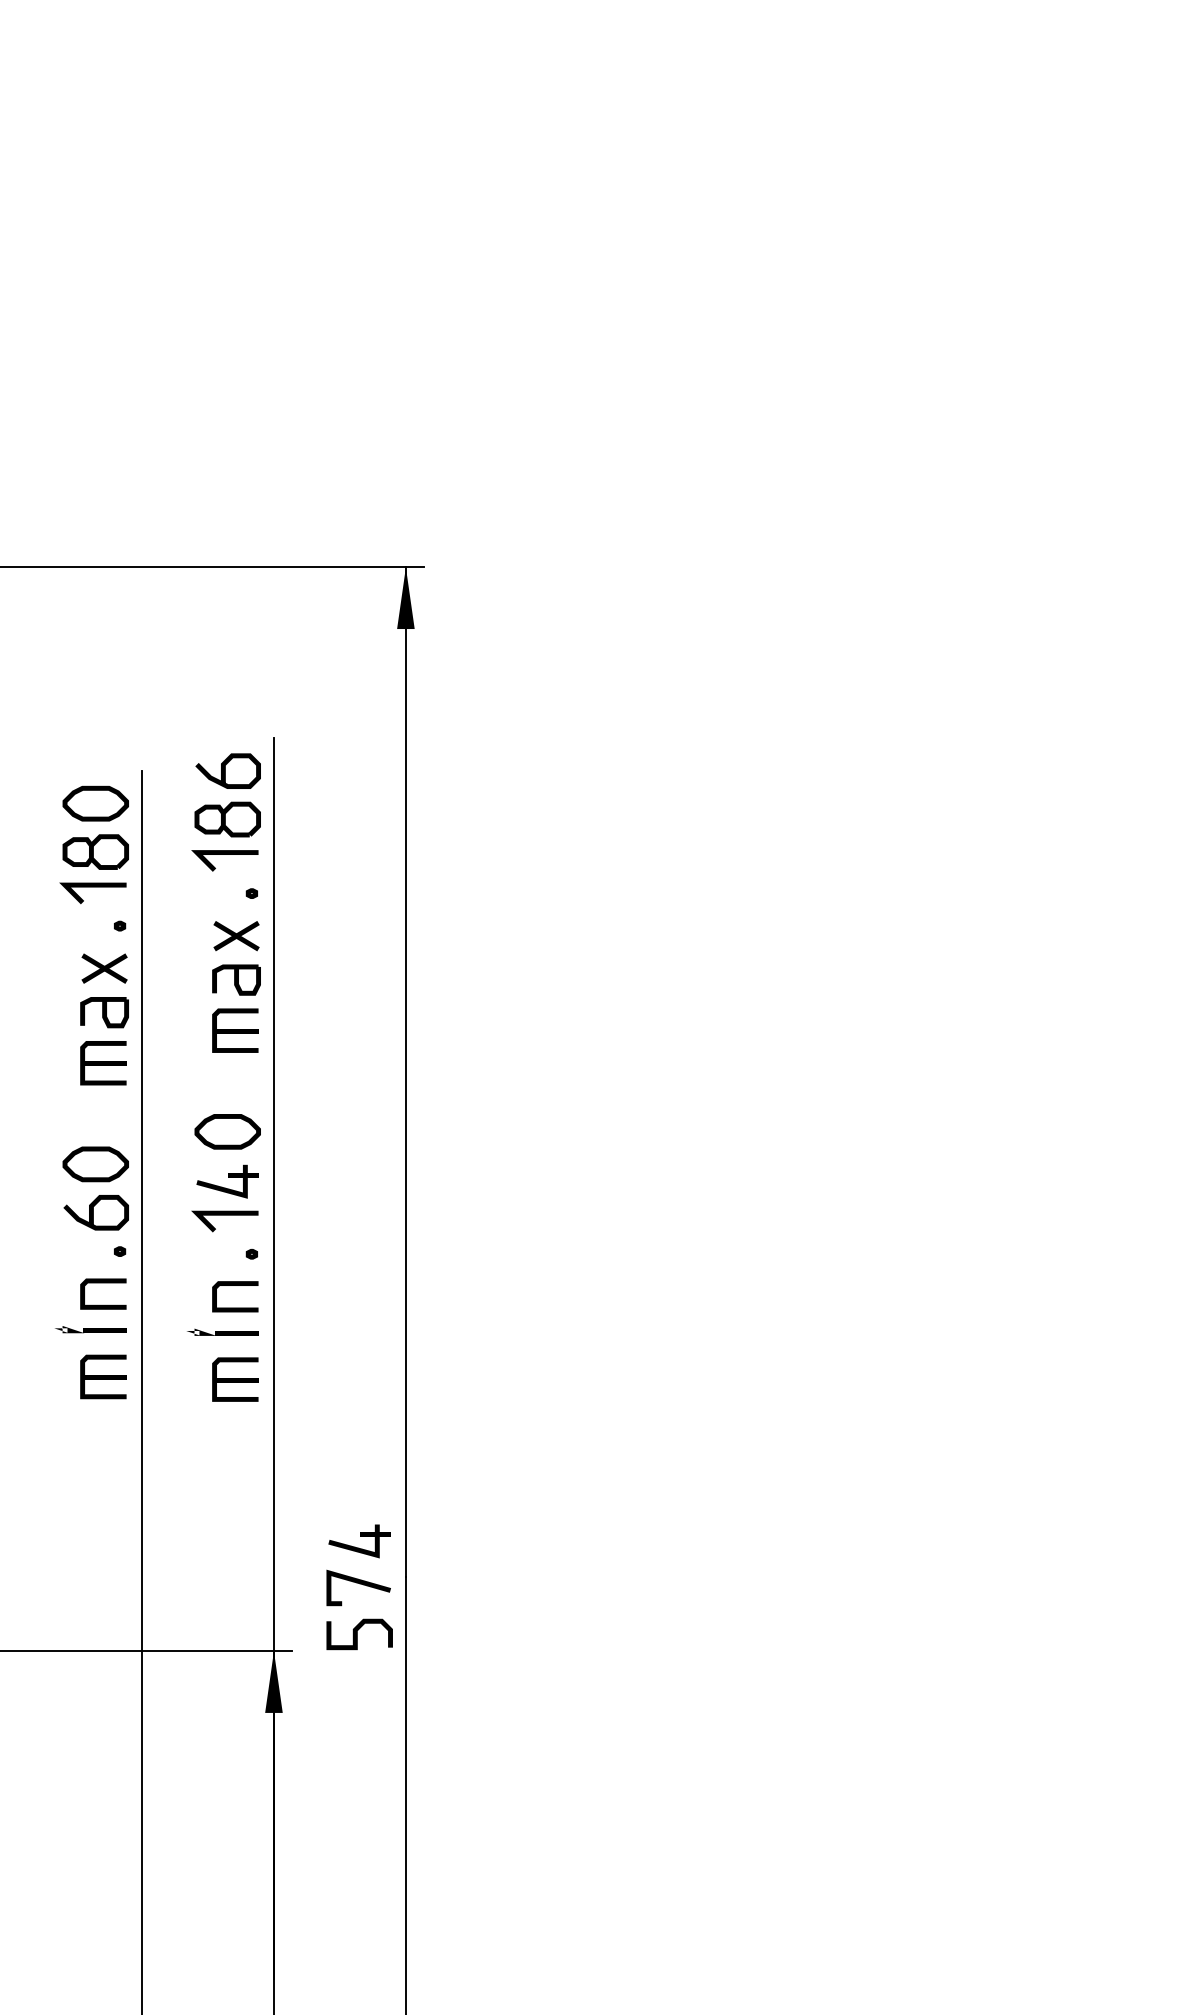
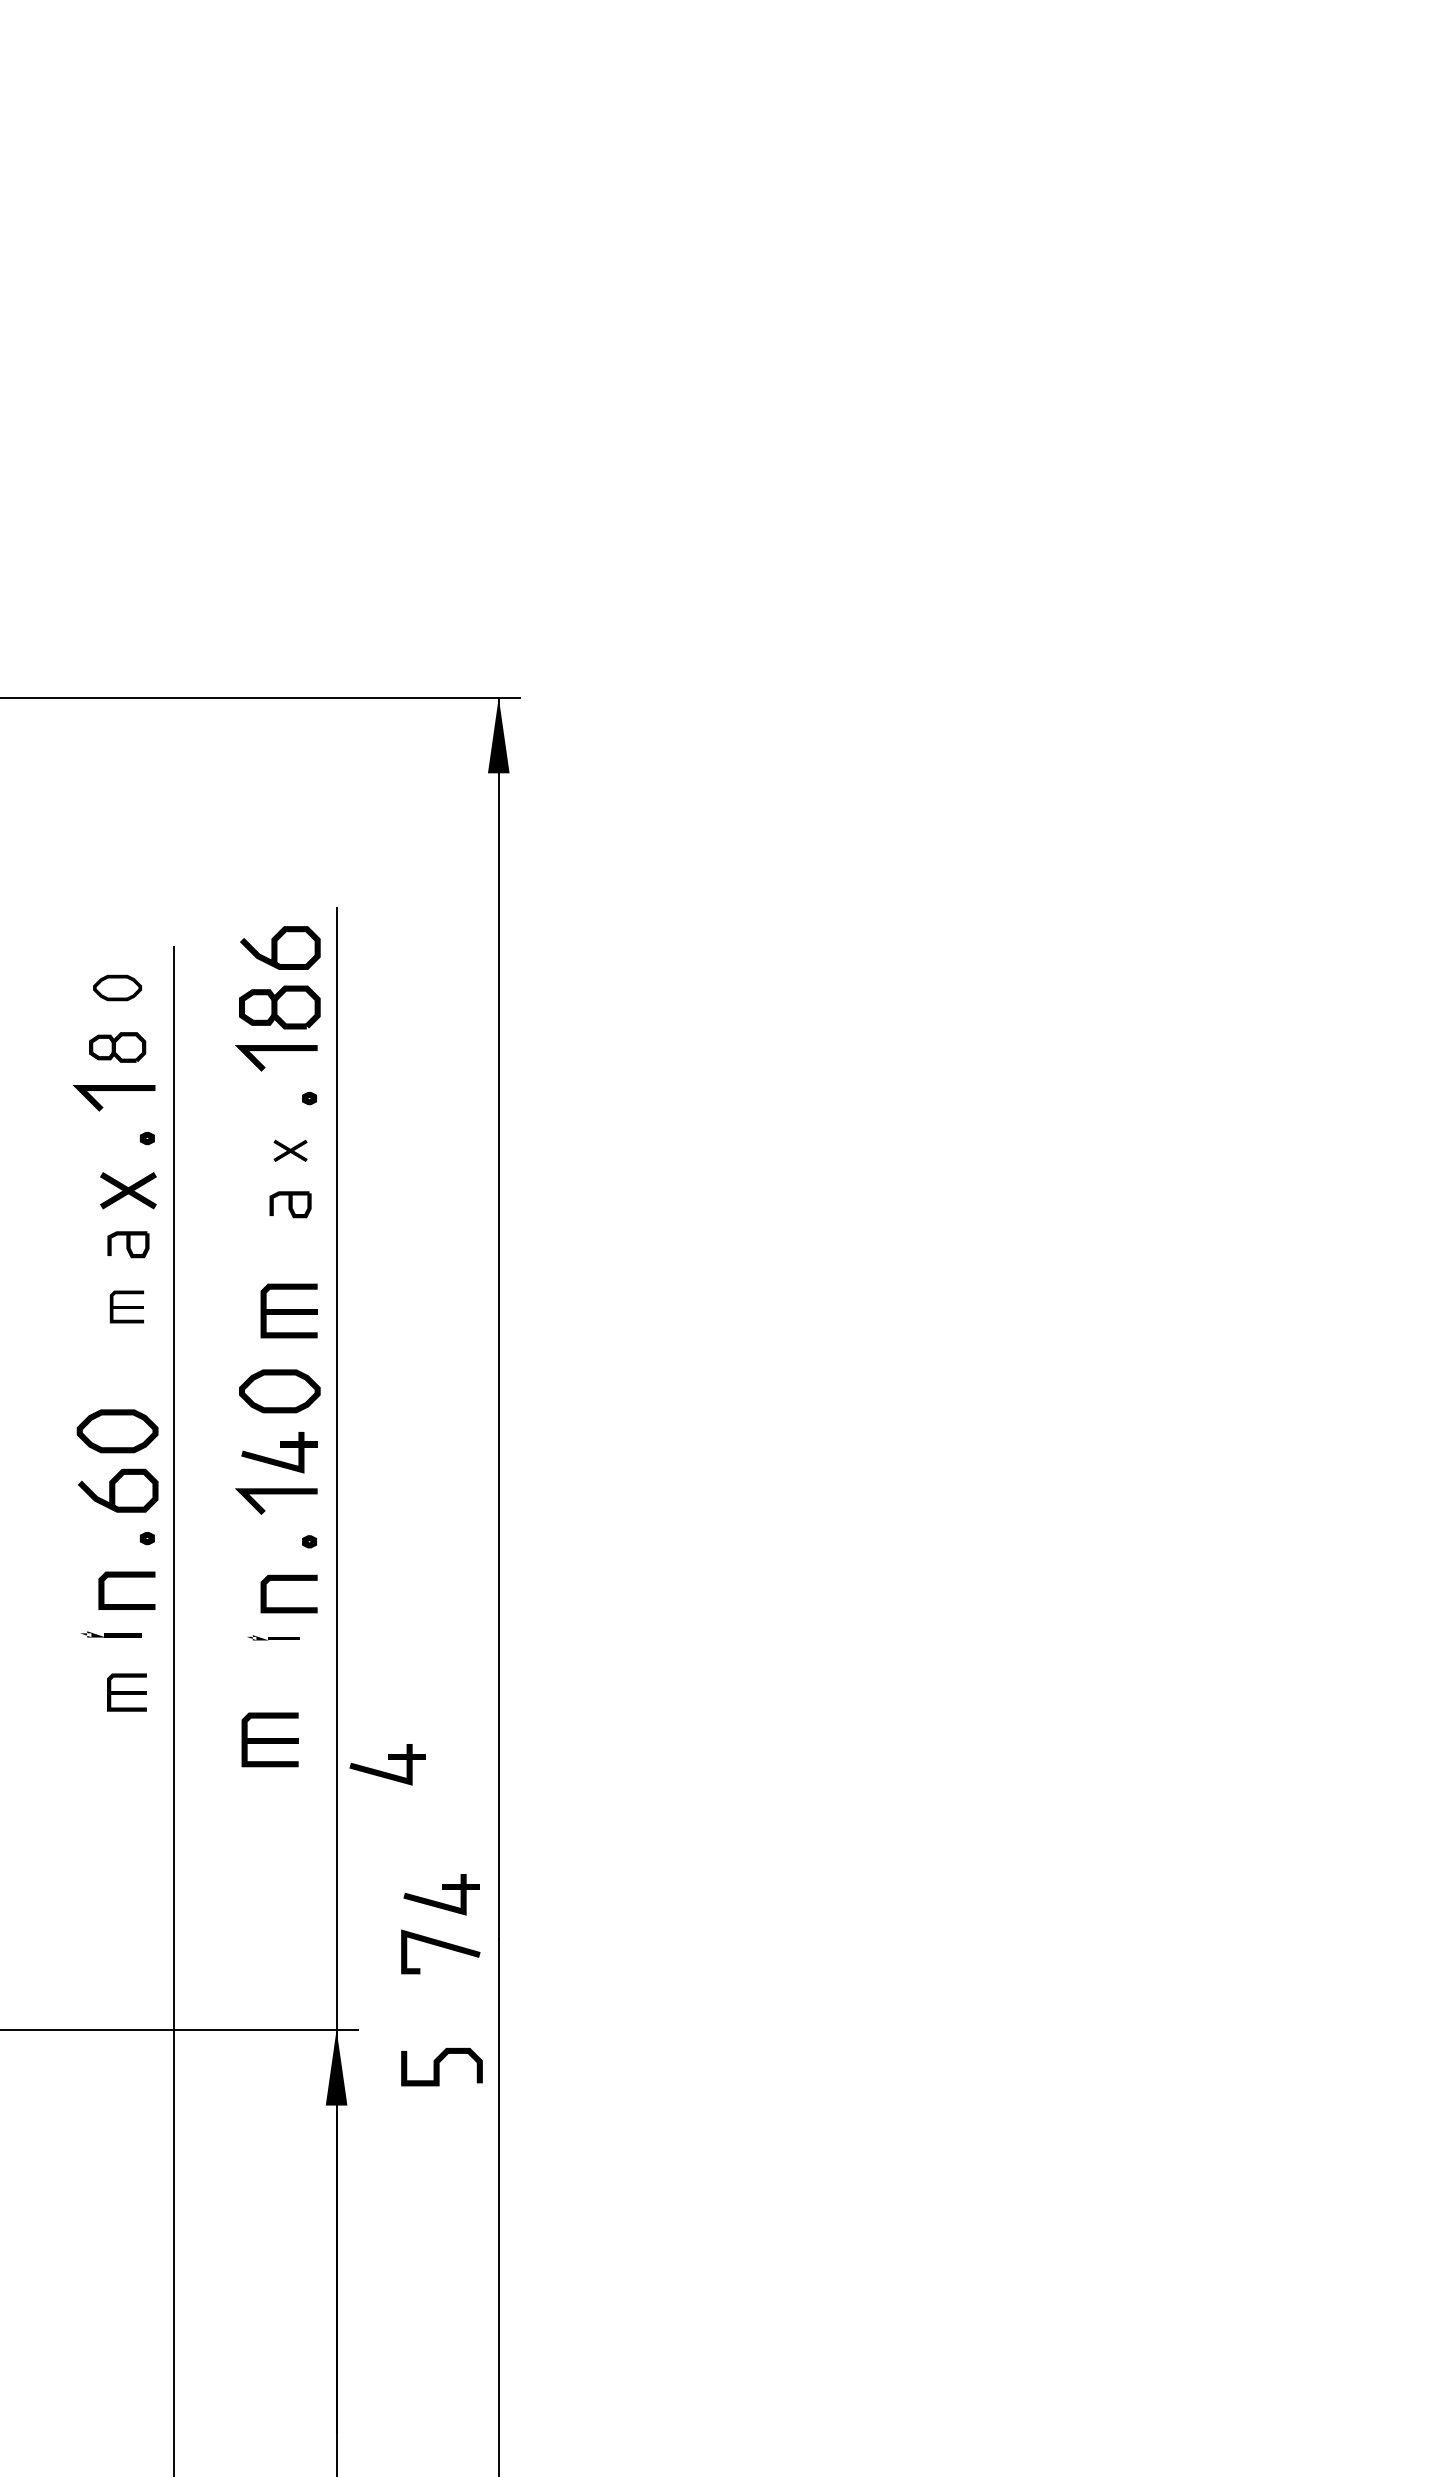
part: (95, 803) -> (117, 987), size x0.6
part: (95, 852) -> (117, 1047), size x0.7
part: (236, 935) -> (290, 1150), size x0.6
part: (236, 979) -> (290, 1204), size x0.7
part: (104, 1012) -> (128, 1244), size x0.7
part: (234, 1030) -> (288, 1310), moved
part: (103, 1062) -> (126, 1306), size x0.6
part: (90, 1329) -> (111, 1634), size x0.7
part: (222, 1332) -> (273, 1637), size x0.6
part: (103, 1376) -> (126, 1692), size x0.7
part: (234, 1379) -> (269, 1739), moved
part: (315, 1435) -> (387, 1764), added
curve: (357, 1633) -> (439, 2066), moved

